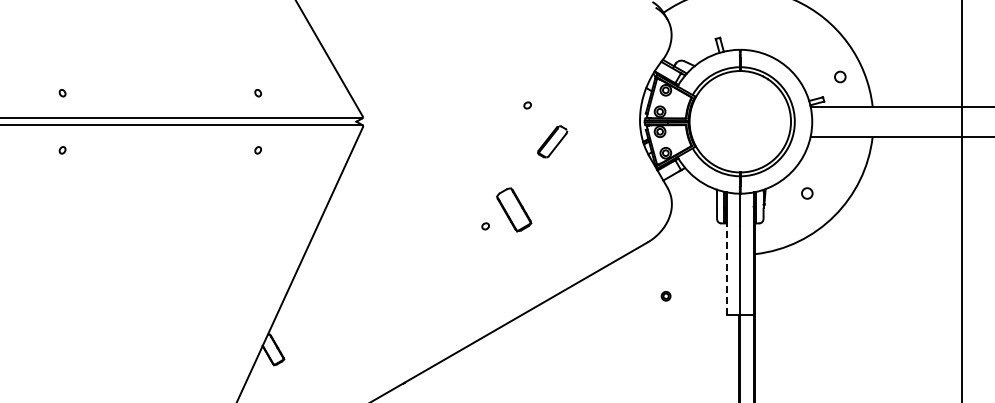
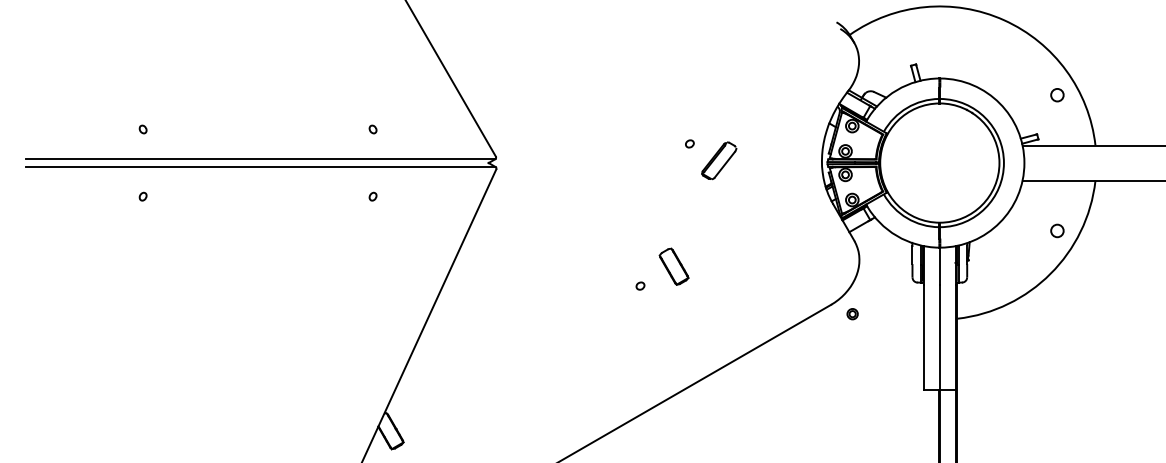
circle: (840, 76) -> (1057, 94), moved
part: (552, 141) -> (719, 160), moved
circle: (807, 193) -> (1057, 230), moved
part: (514, 209) -> (674, 266), size x0.71
line: (726, 269) -> (923, 336), dashed -> solid
part: (665, 296) -> (851, 314), moved

